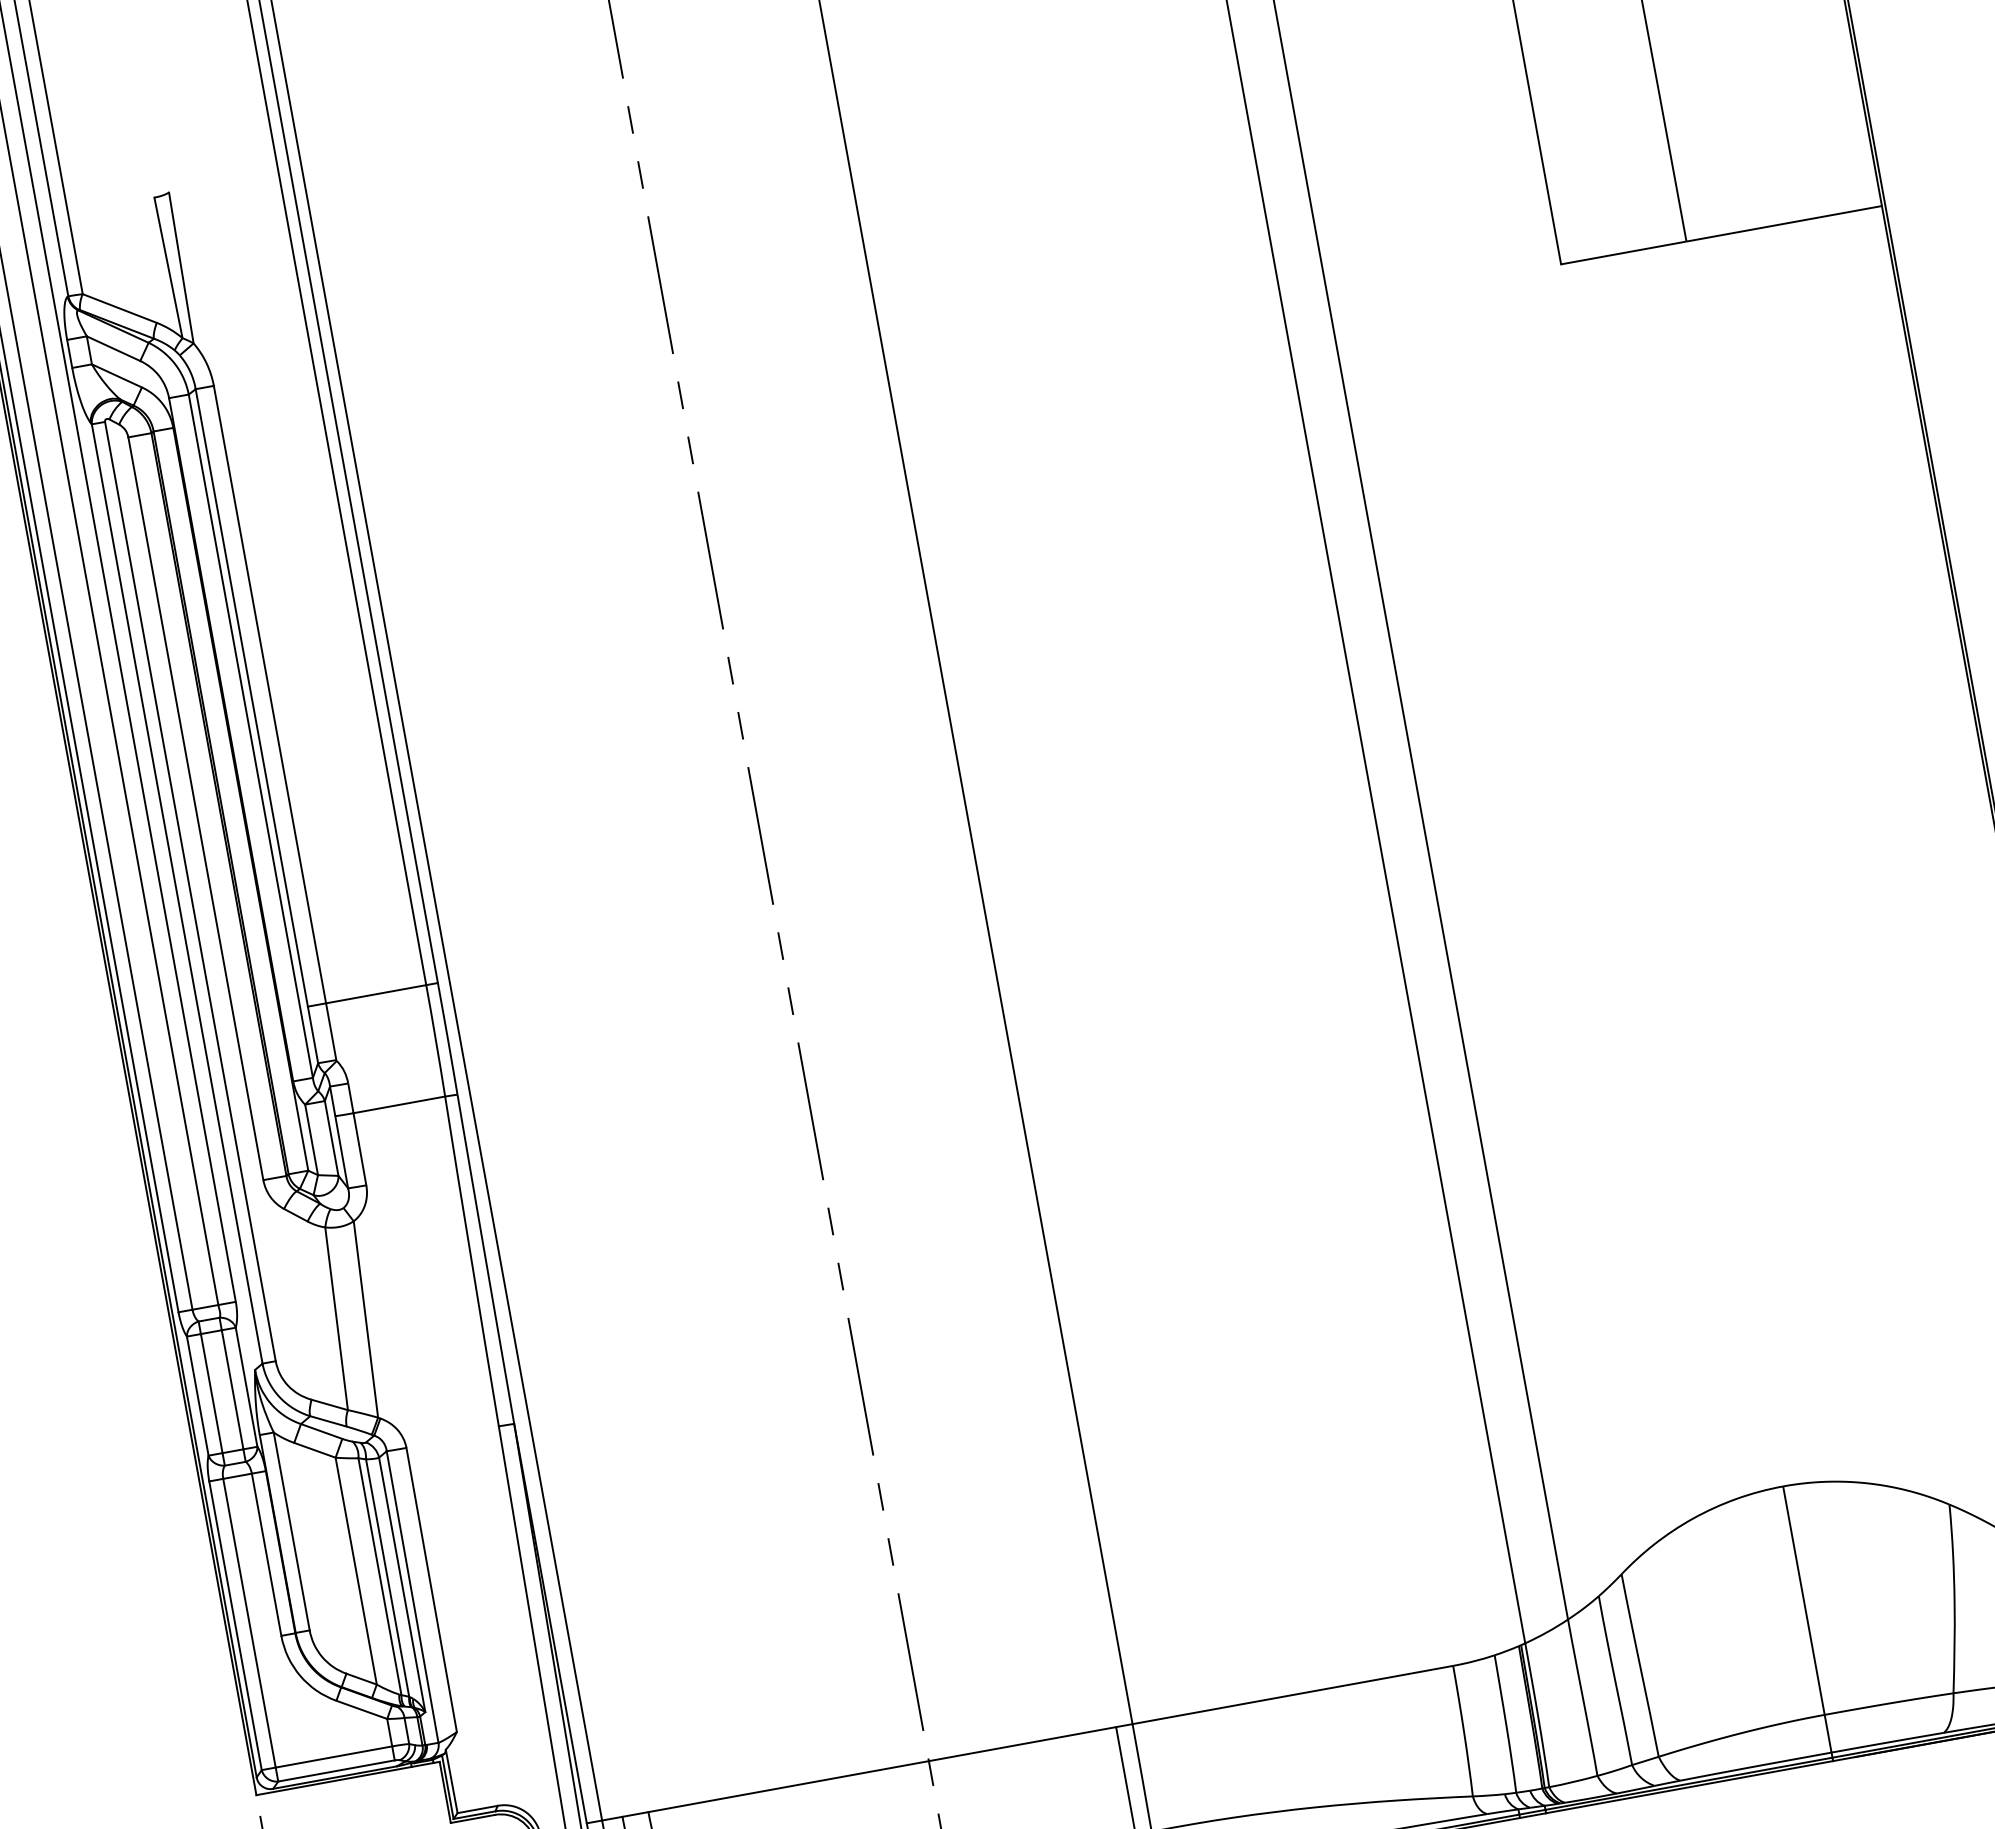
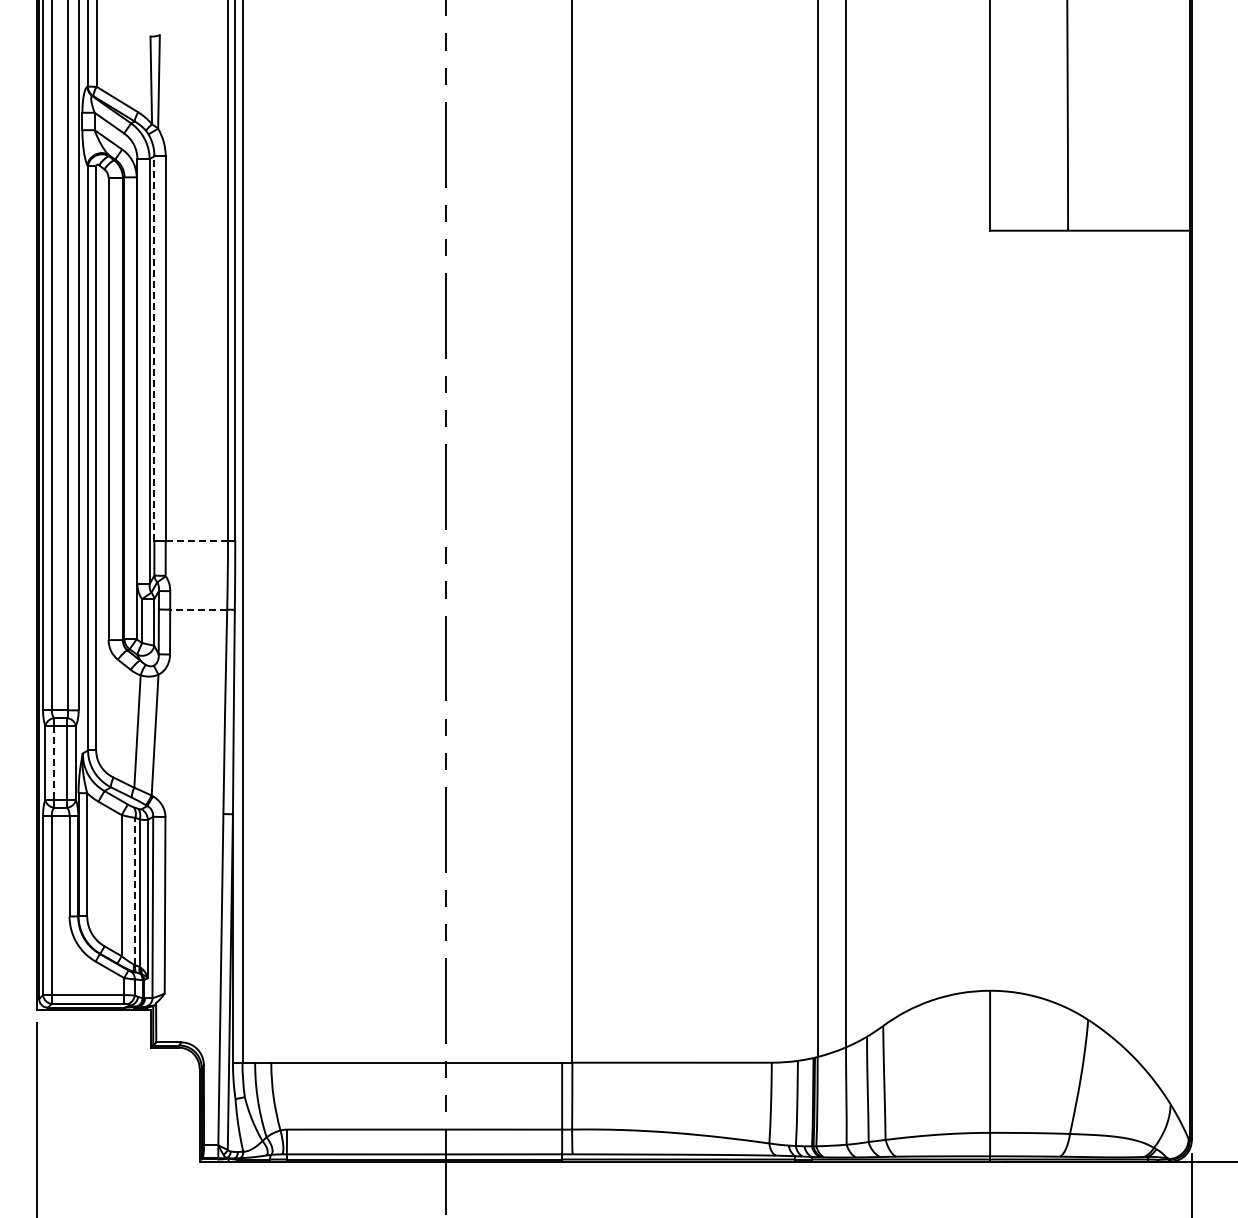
line: (251, 697) -> (154, 348), solid -> dashed
line: (375, 994) -> (196, 540), solid -> dashed
line: (398, 1104) -> (198, 609), solid -> dashed
line: (212, 1394) -> (54, 763), solid -> dashed
line: (380, 1576) -> (135, 891), solid -> dashed

